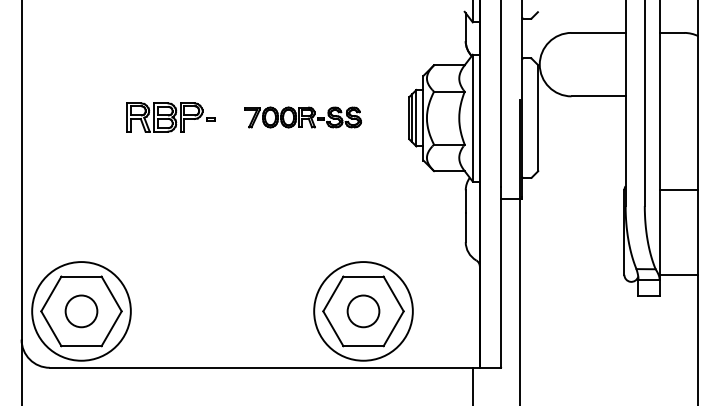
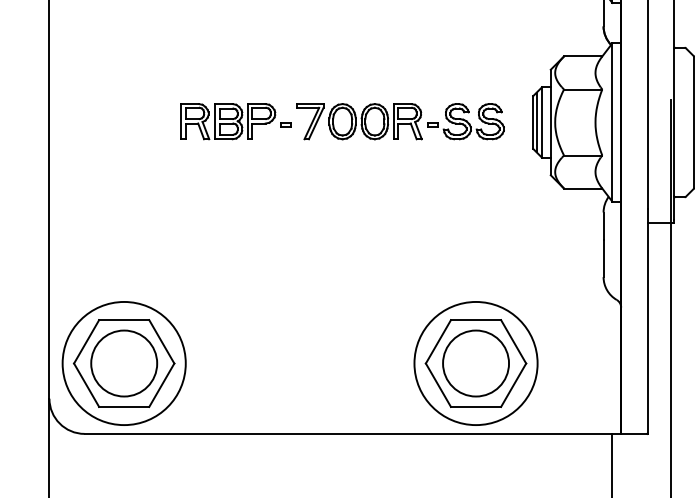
part: (302, 117) -> (399, 121), size x1.43
circle: (81, 310) -> (124, 362), size x1.67
circle: (363, 310) -> (476, 362), size x1.67

